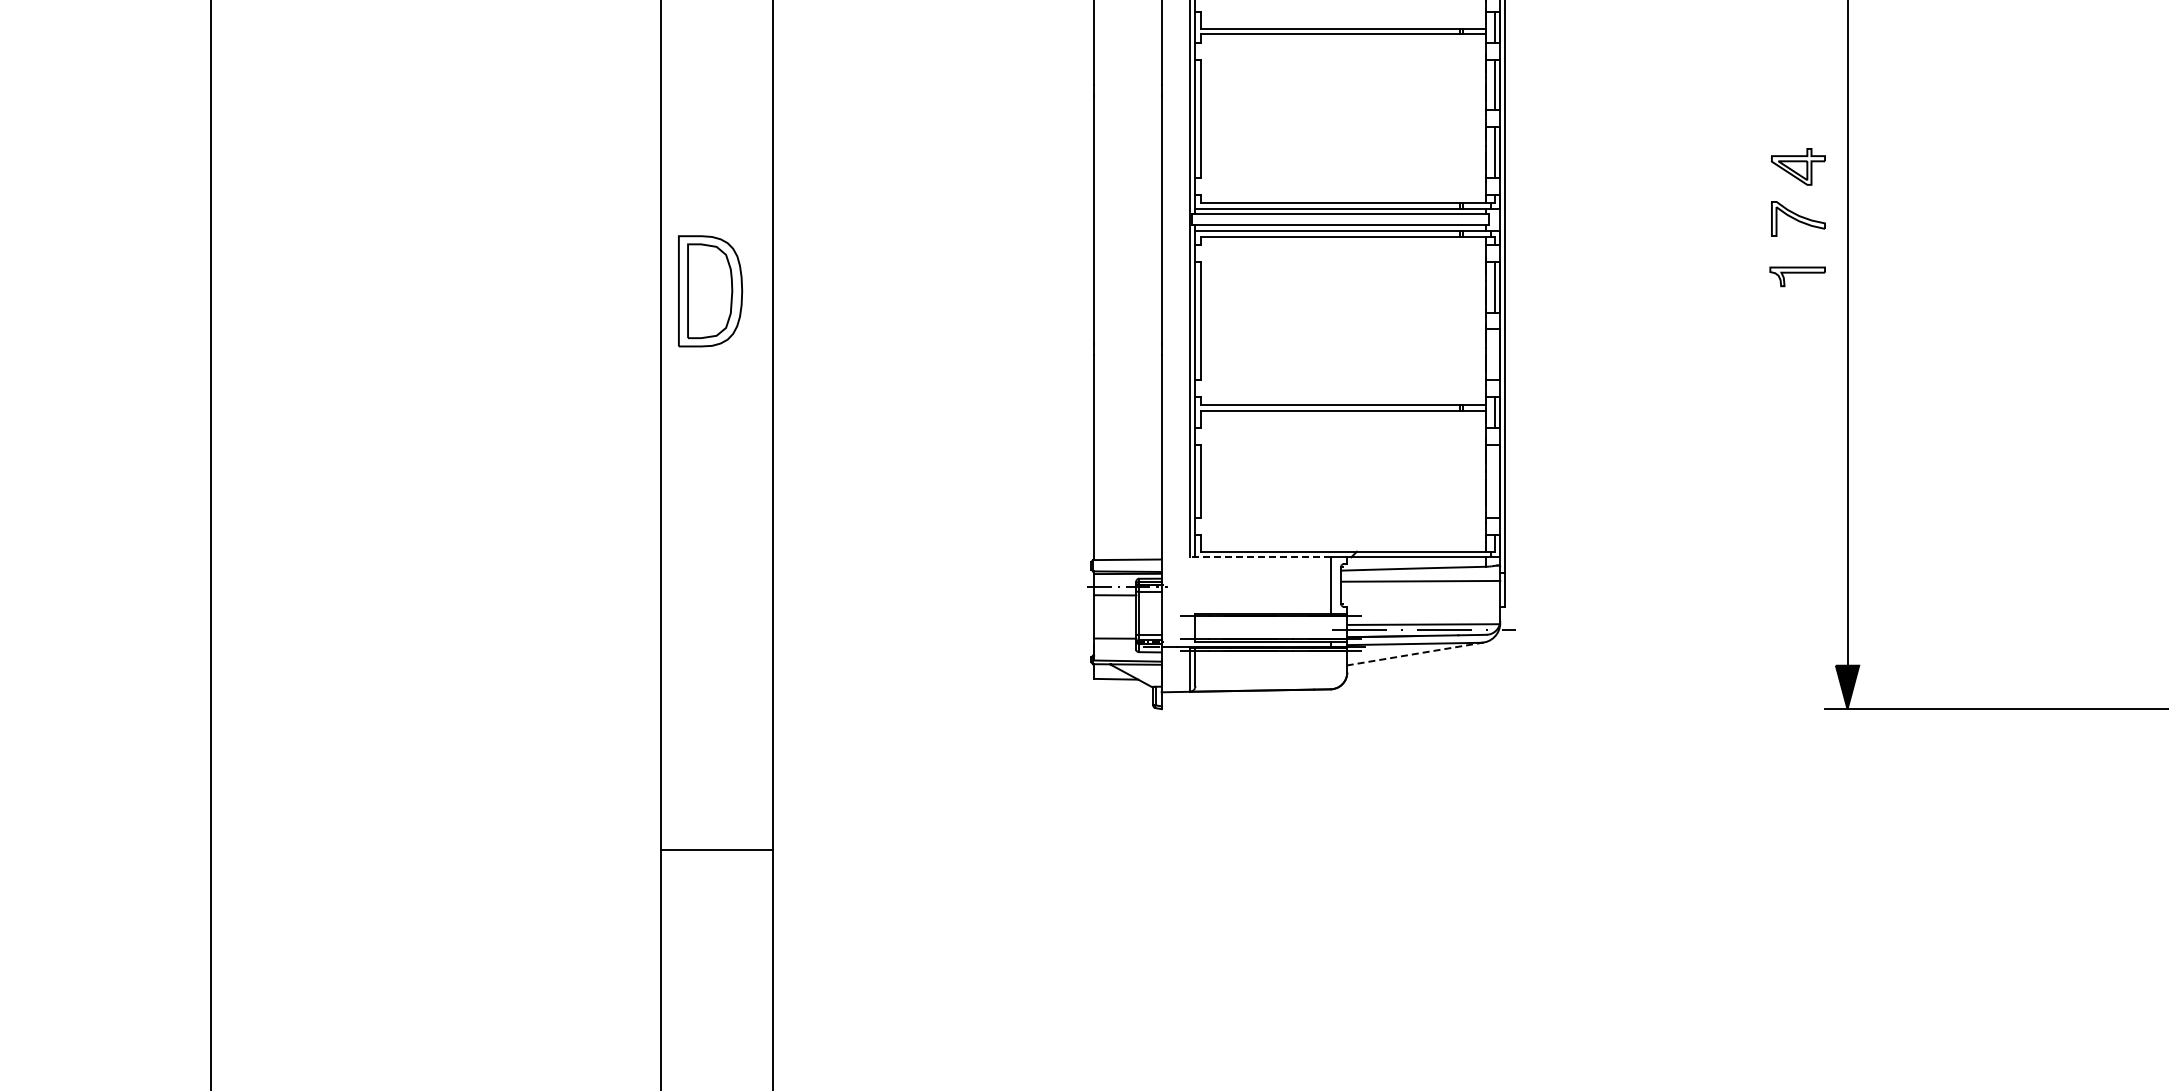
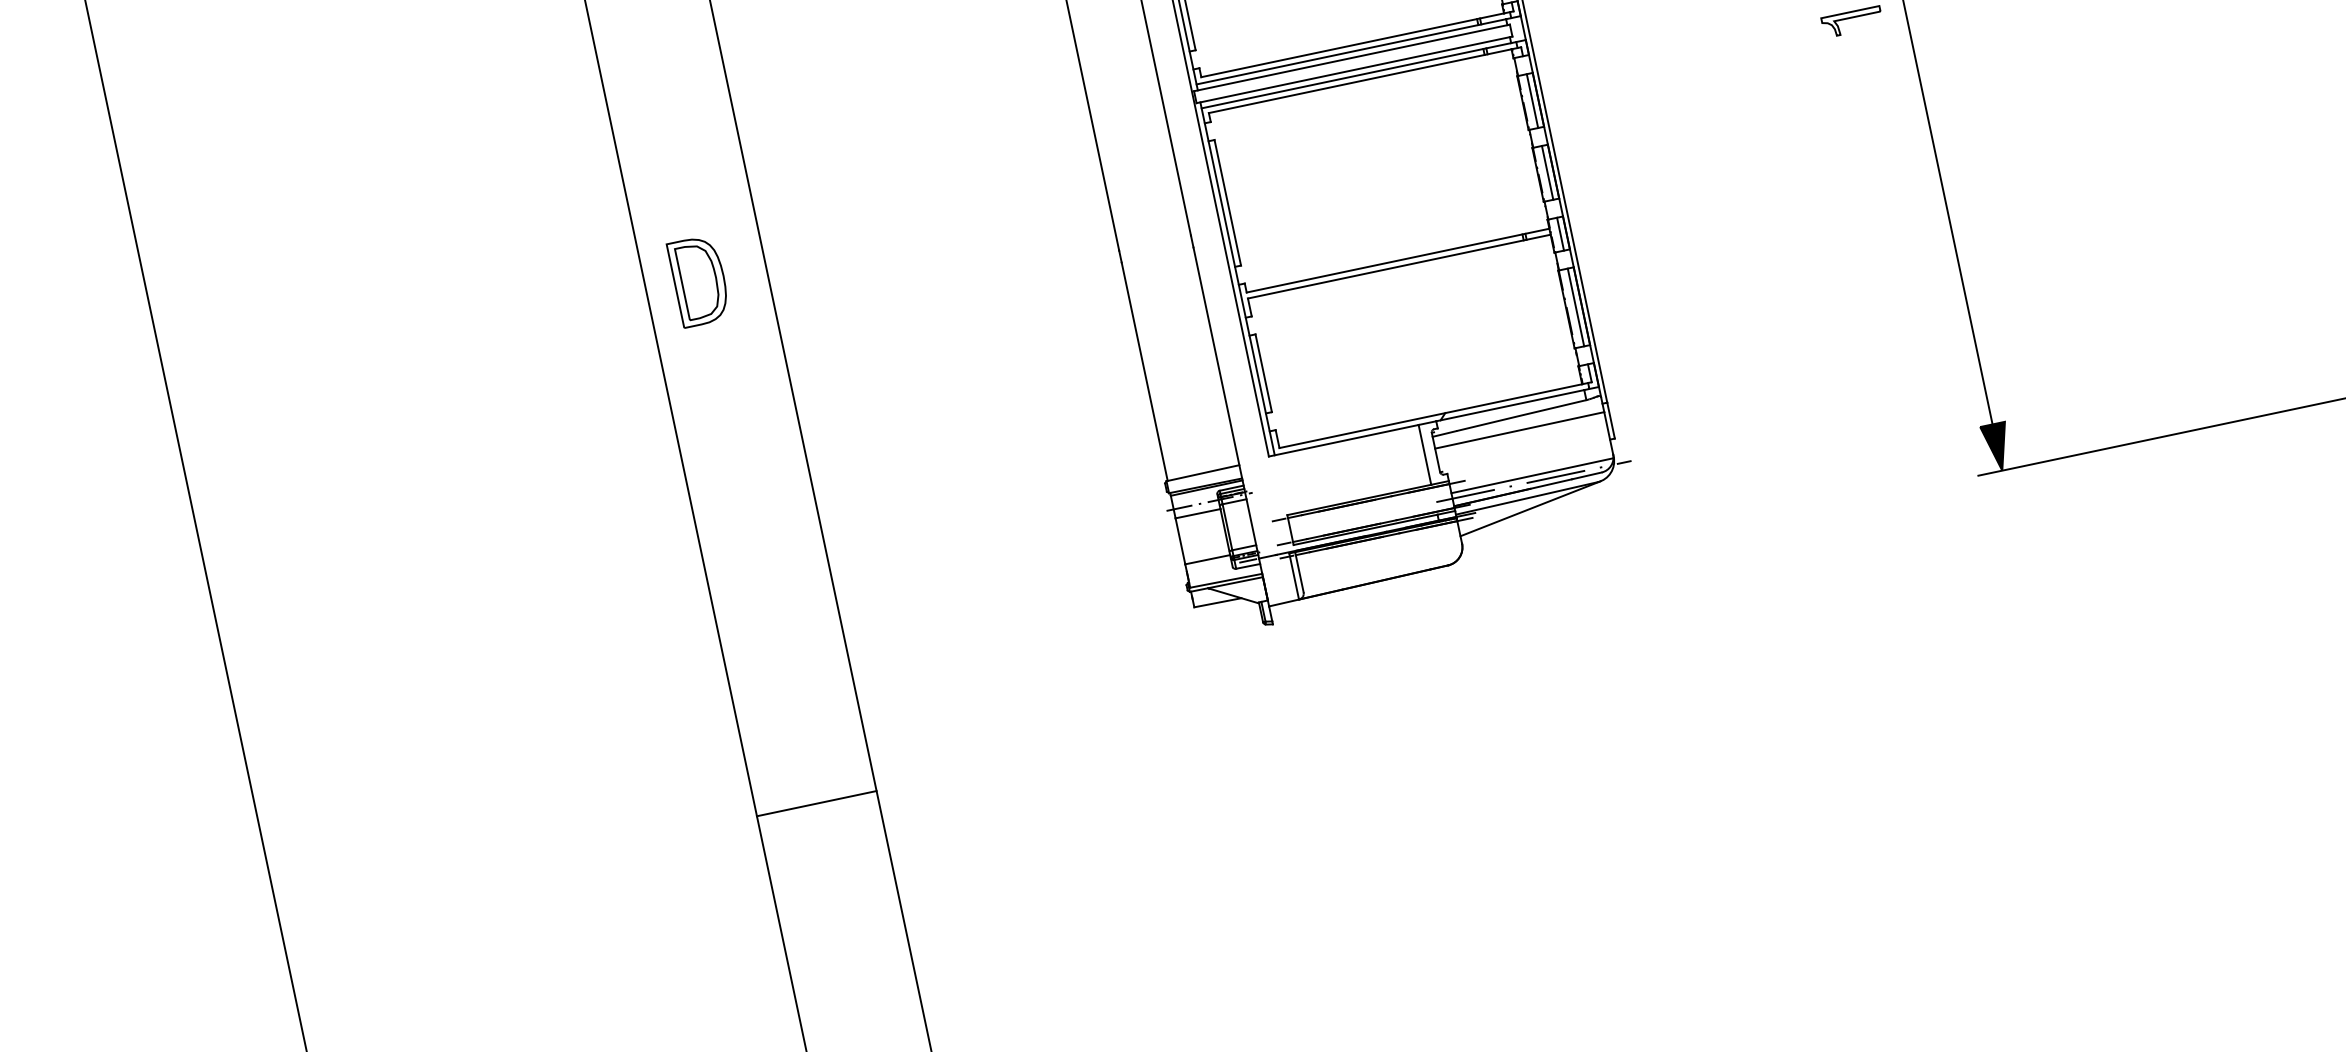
part: (710, 291) -> (699, 281), size x0.71
line: (1494, 354) -> (1547, 172), added
line: (1494, 480) -> (1575, 306), added
line: (1259, 557) -> (1342, 441), dashed -> solid
line: (1415, 654) -> (1530, 509), dashed -> solid
line: (716, 850) -> (816, 804), moved

